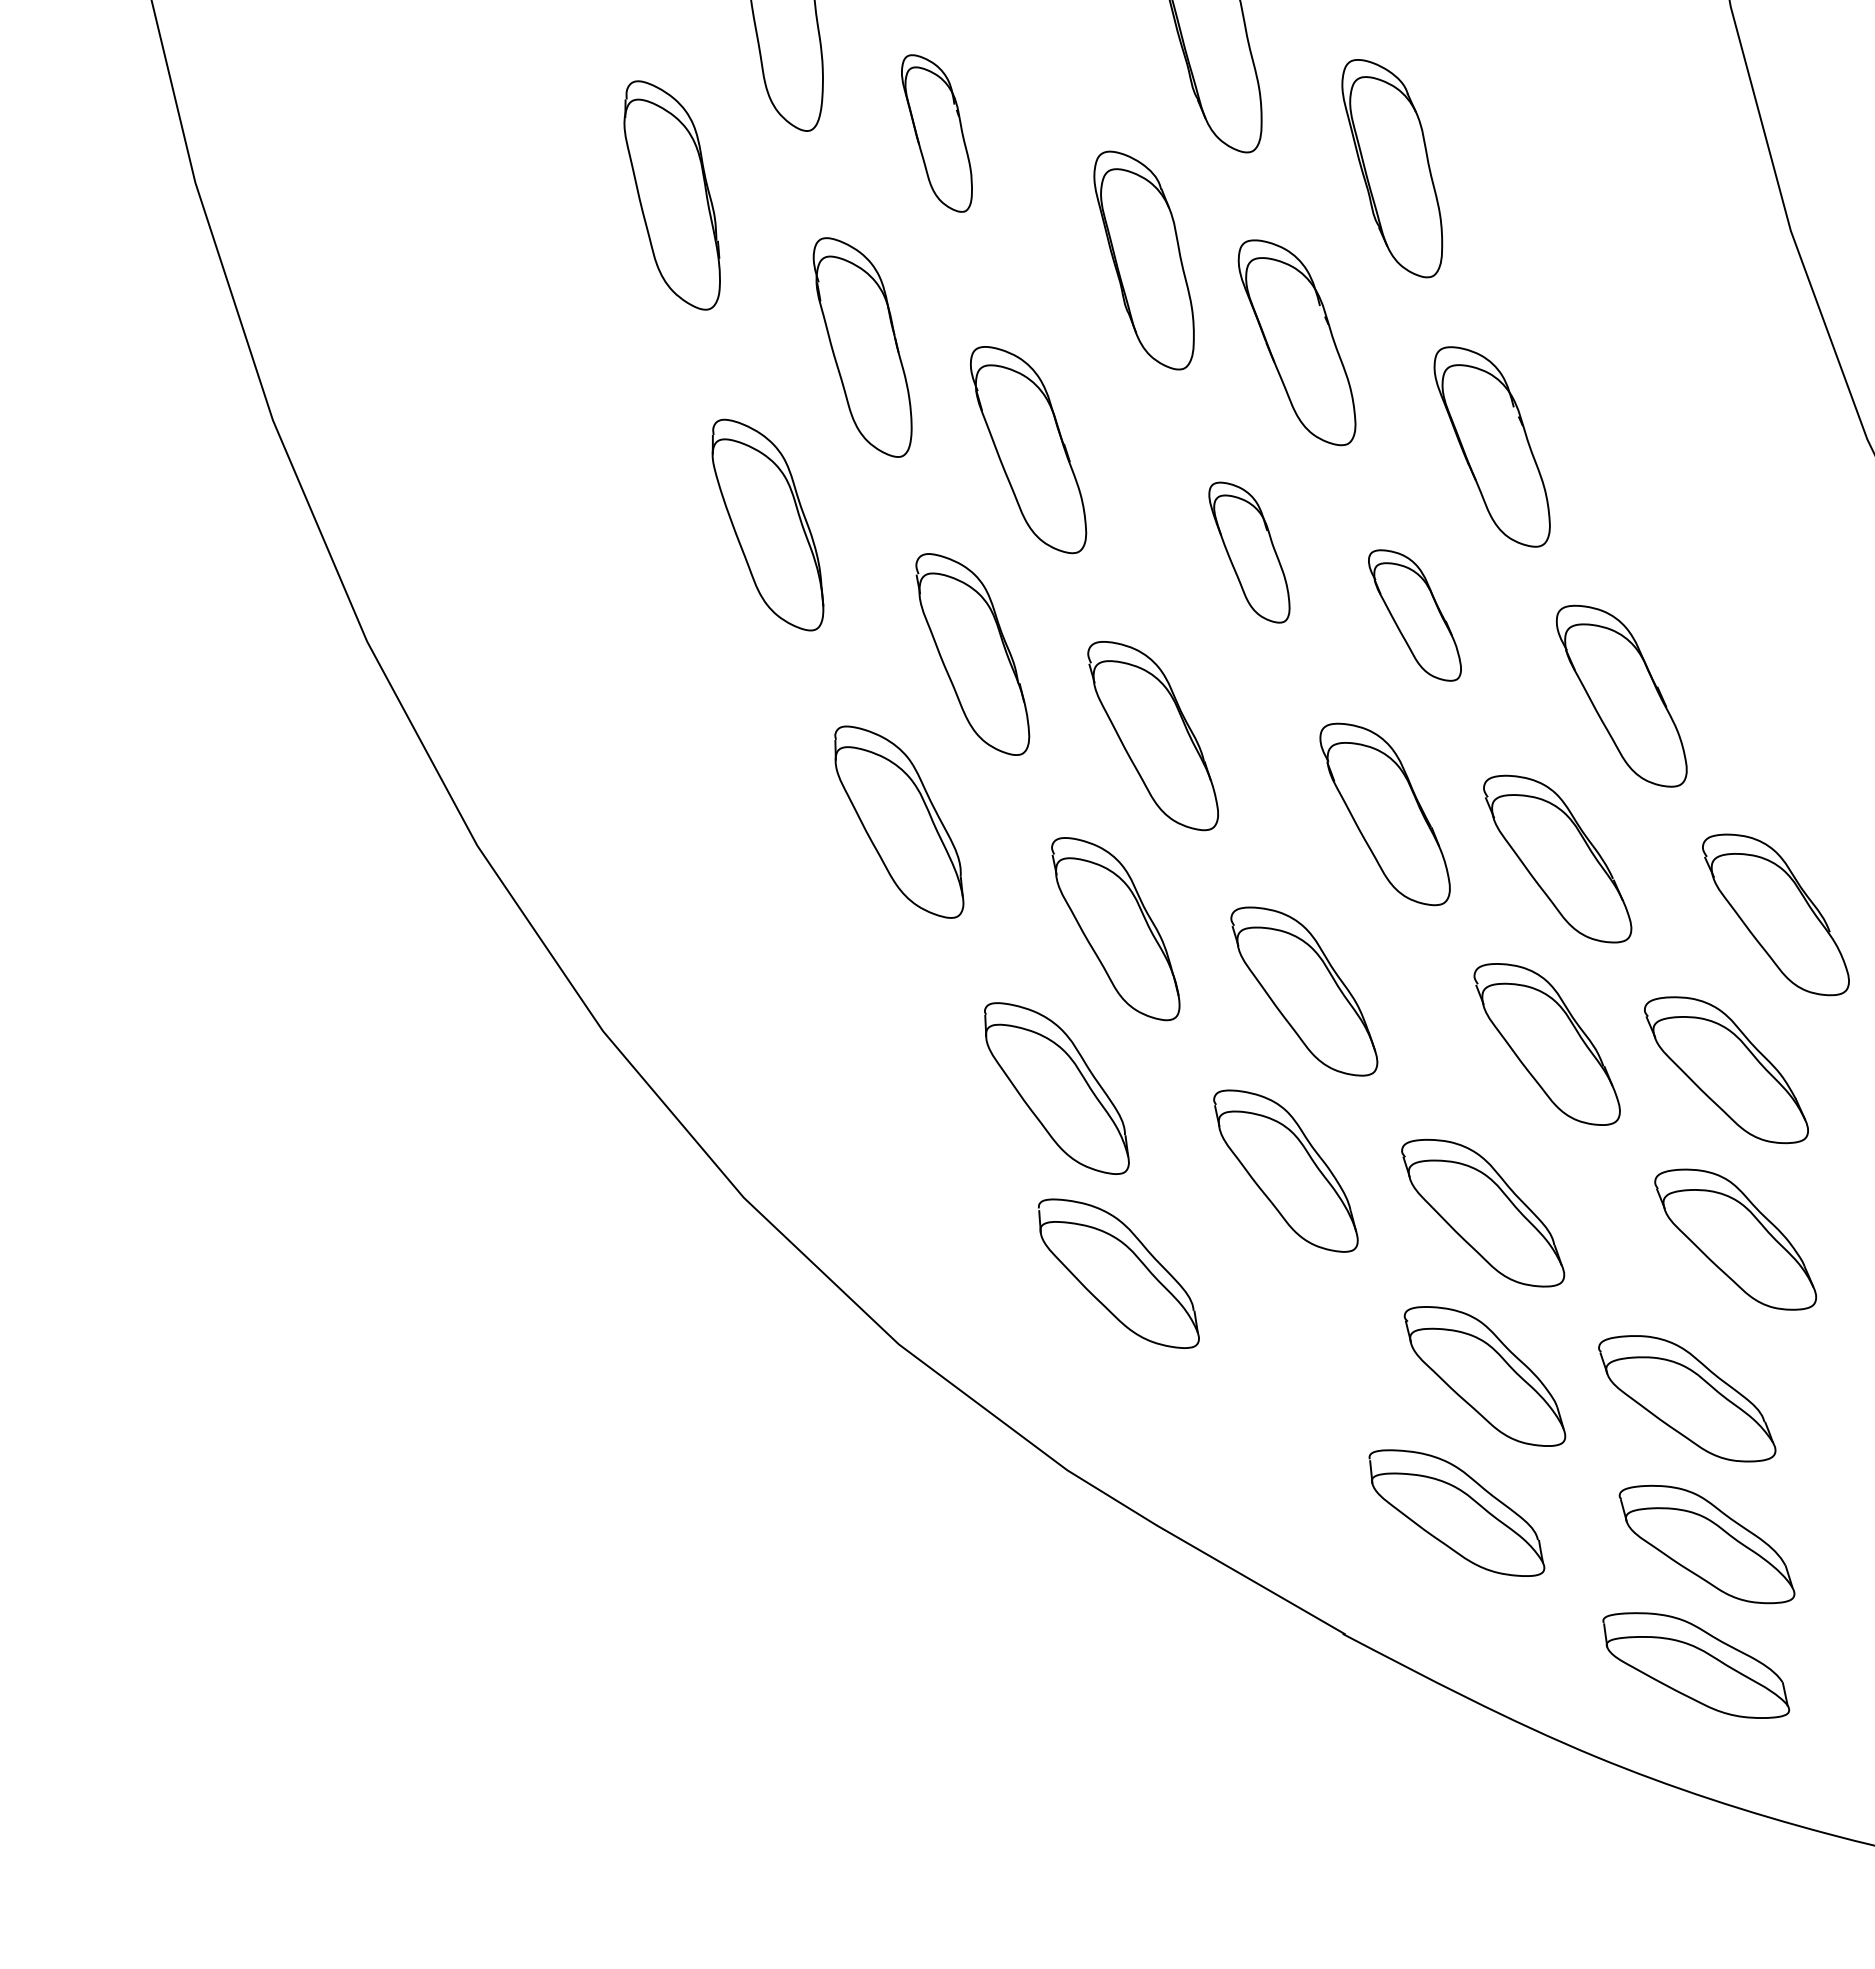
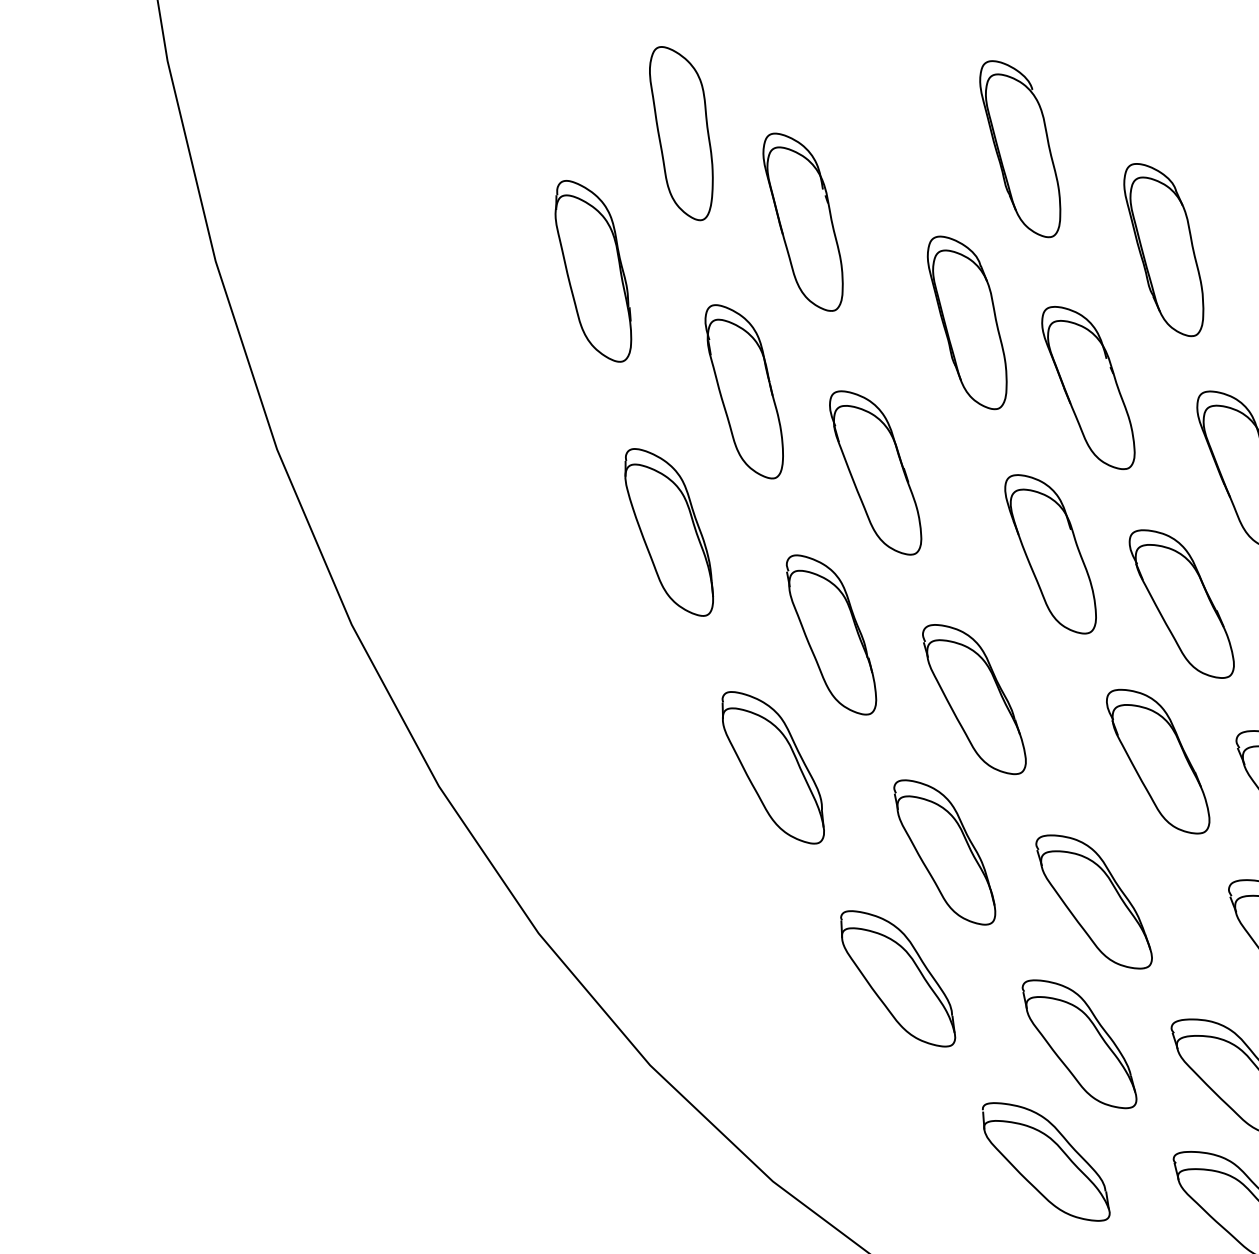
part: (936, 133) -> (802, 222), size x1.43
part: (1249, 552) -> (1050, 554), size x1.43
part: (1414, 615) -> (1181, 604), size x1.43
part: (1118, 1273) -> (1045, 1161), moved

